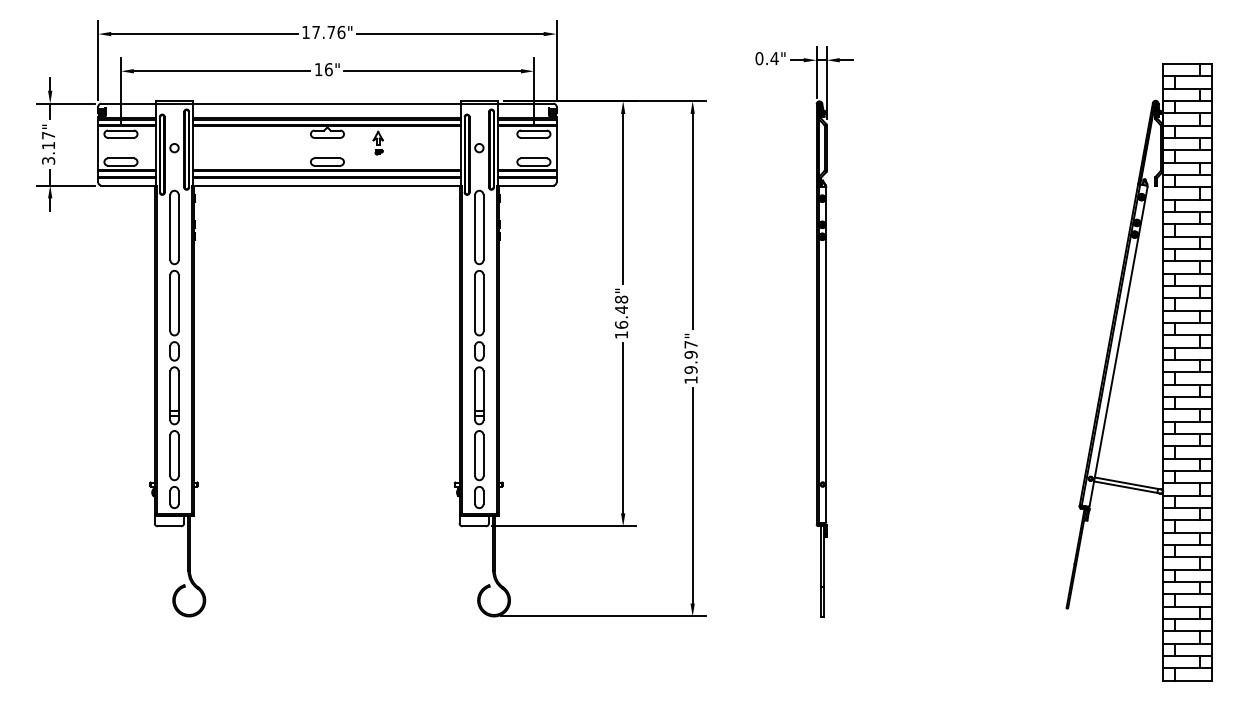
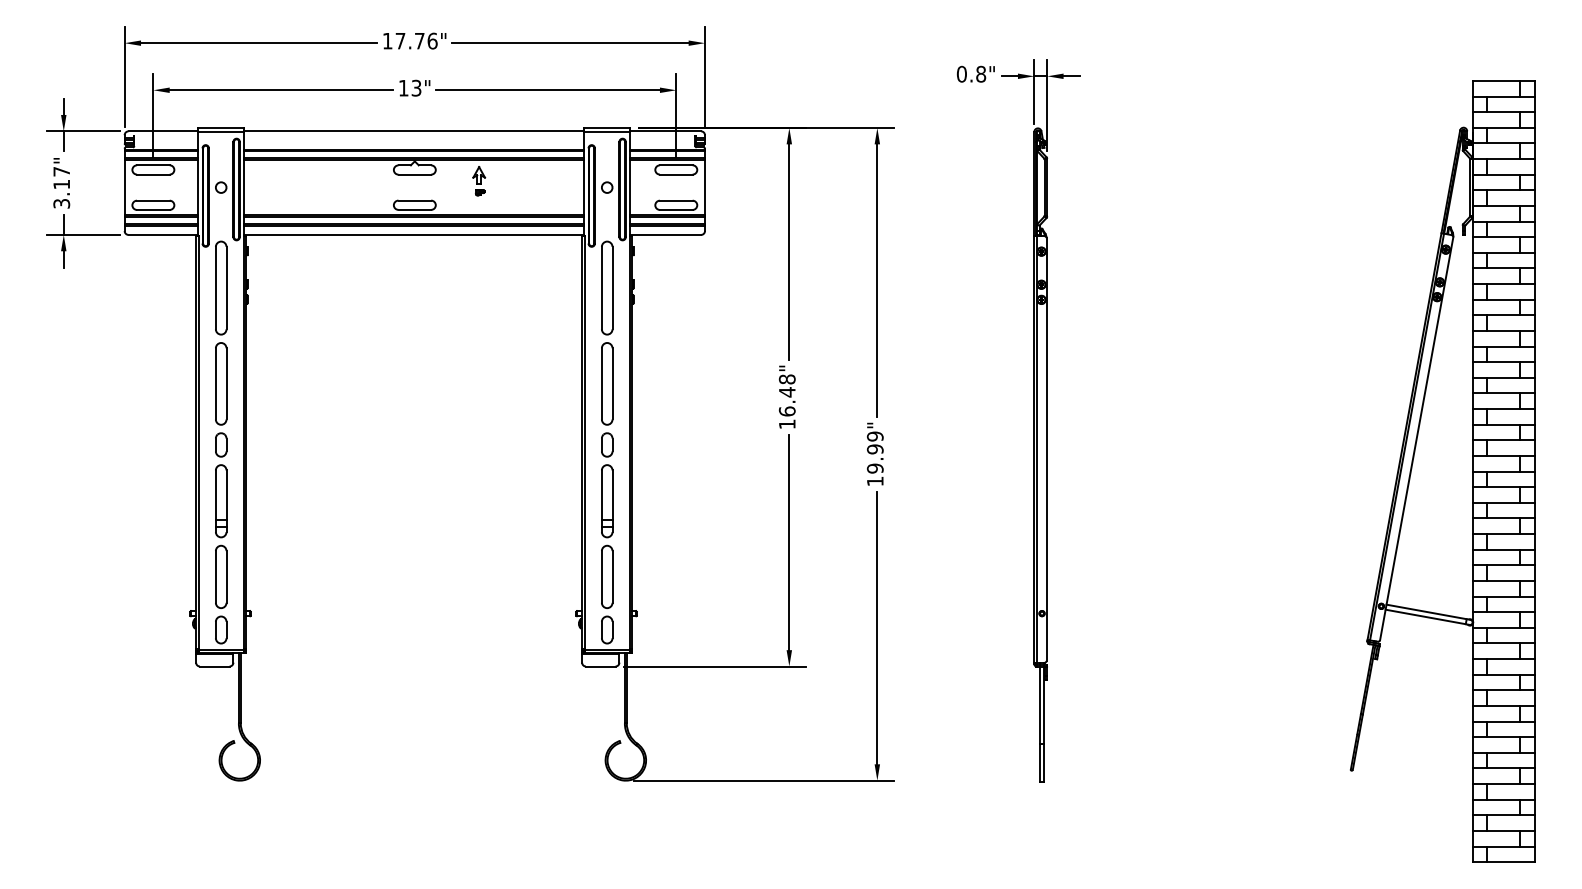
text: (774, 58) -> (980, 73), 0.4" -> 0.8"
text: (328, 69) -> (416, 87), 16" -> 13"
text: (690, 344) -> (874, 436), 19.97" -> 19.99"

